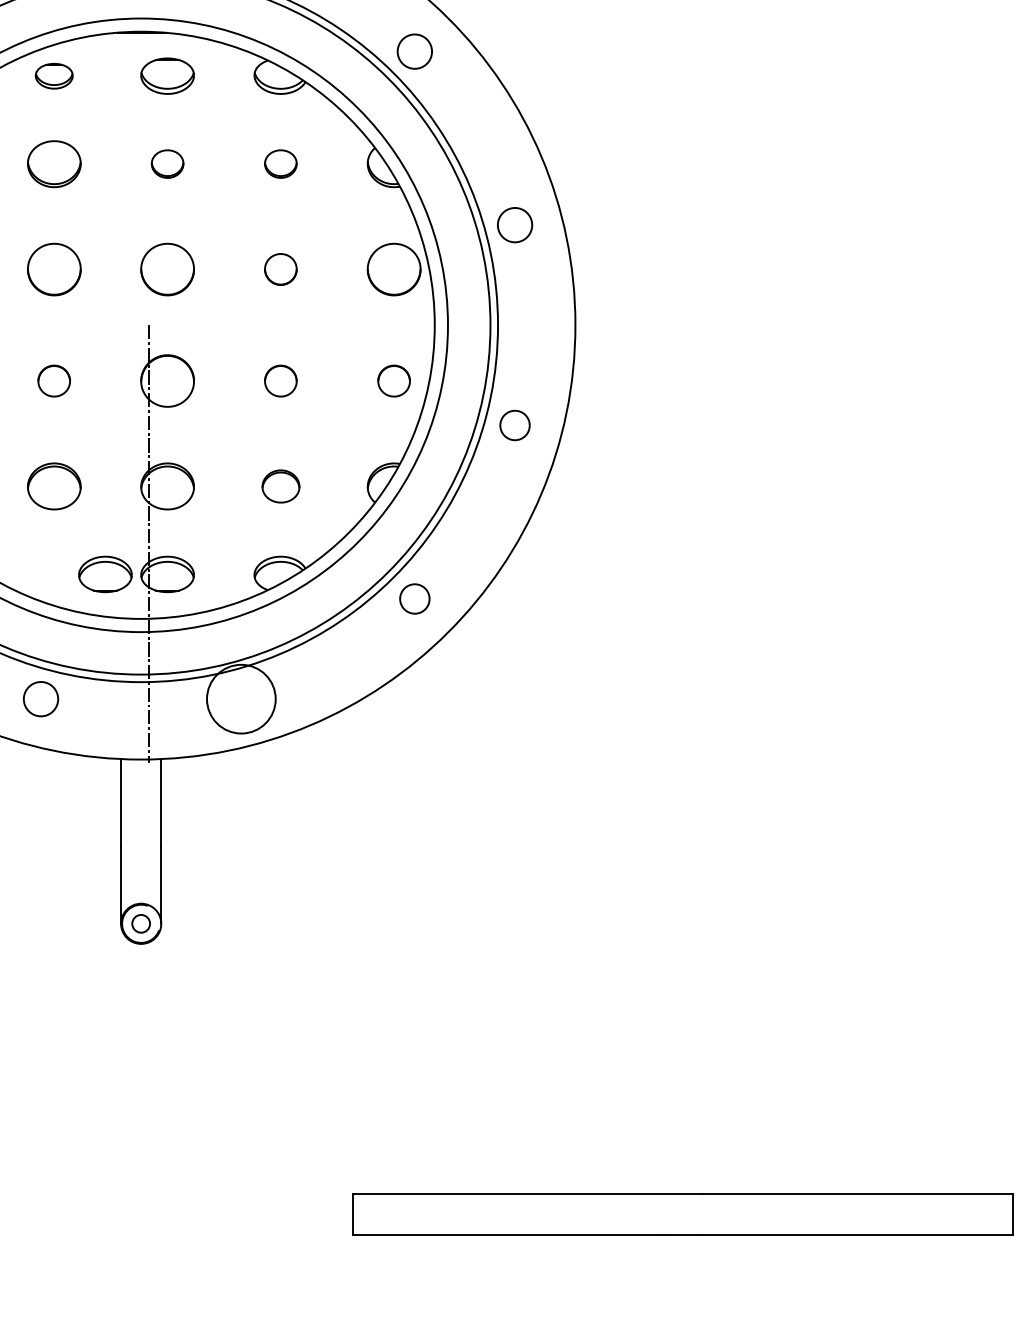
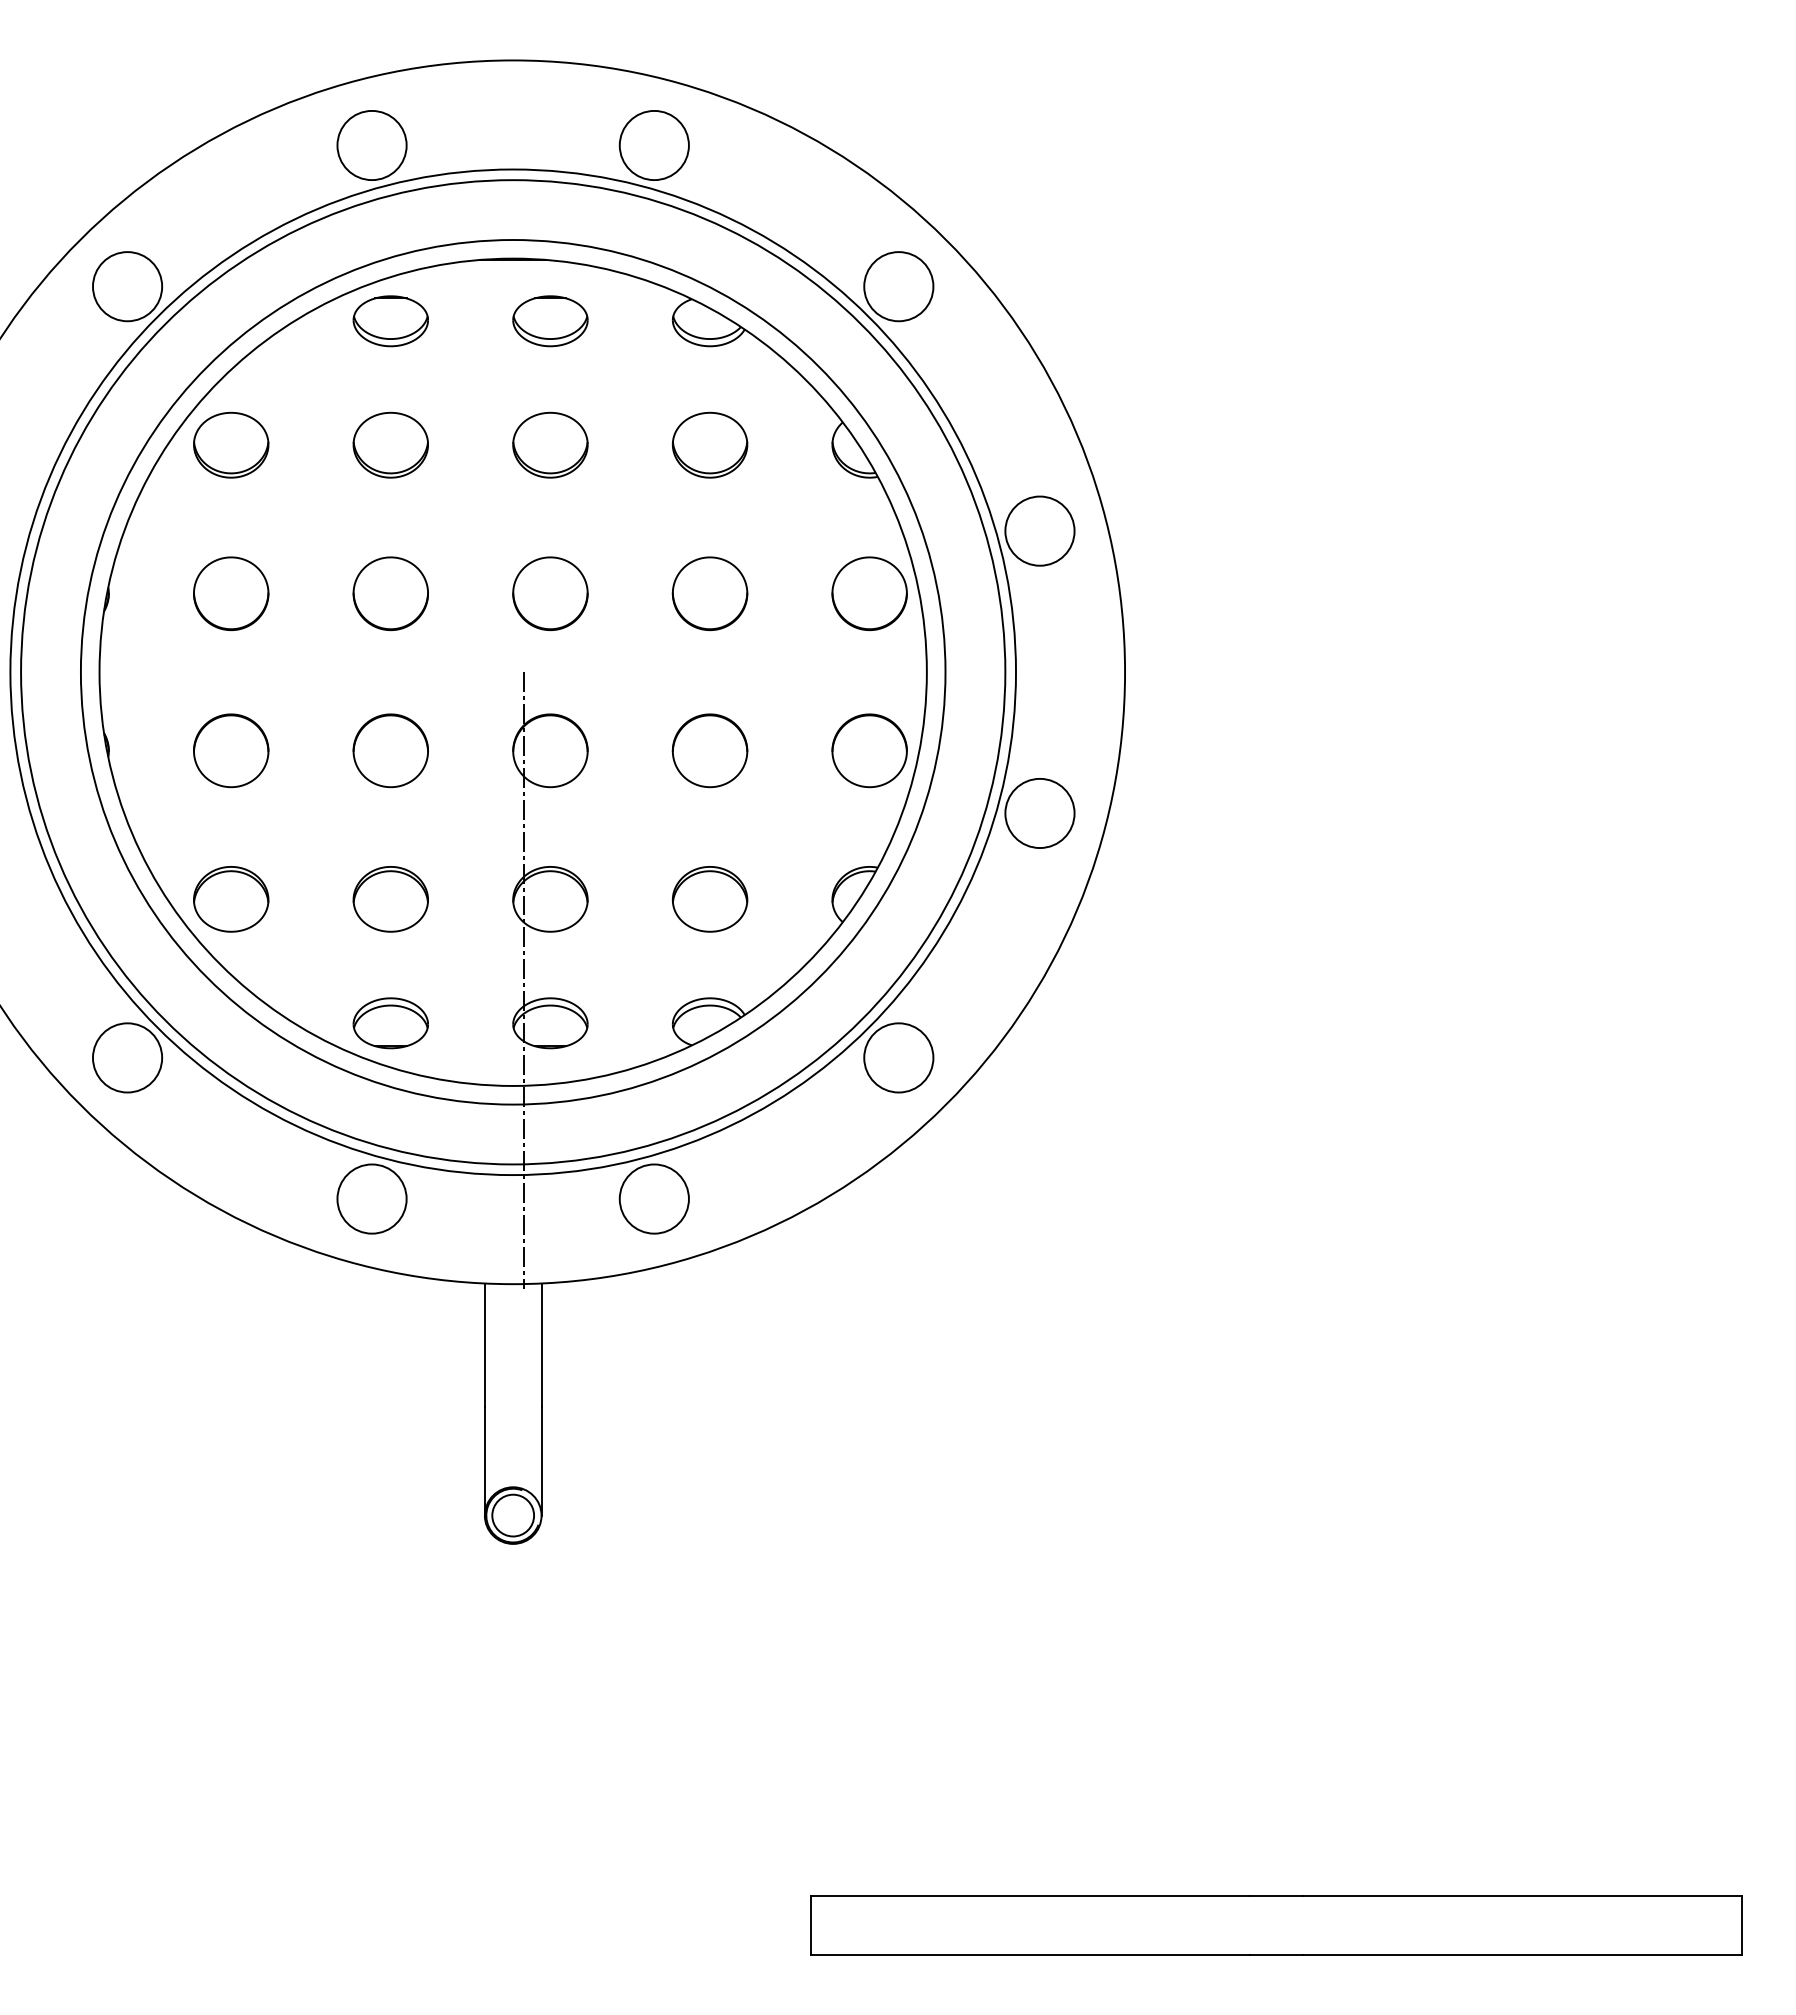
circle: (414, 51) -> (898, 286), size x1.43
part: (54, 76) -> (390, 321), size x1.43
part: (167, 163) -> (550, 444), size x1.67
part: (280, 163) -> (709, 444), size x1.67
circle: (514, 224) -> (1039, 530), size x1.43
part: (280, 269) -> (709, 593), size x1.67
part: (54, 380) -> (390, 750), size x1.67
part: (280, 380) -> (709, 750), size x1.67
part: (394, 380) -> (869, 750), size x1.67
circle: (514, 425) -> (1039, 813), size x1.67
part: (281, 486) -> (710, 899), size x1.43
part: (105, 574) -> (390, 1023), moved
circle: (414, 598) -> (898, 1057), size x1.67
circle: (40, 698) -> (371, 1198), size x1.43
circle: (240, 698) -> (653, 1198), size x0.71
circle: (141, 923) -> (513, 1515), size x1.67

